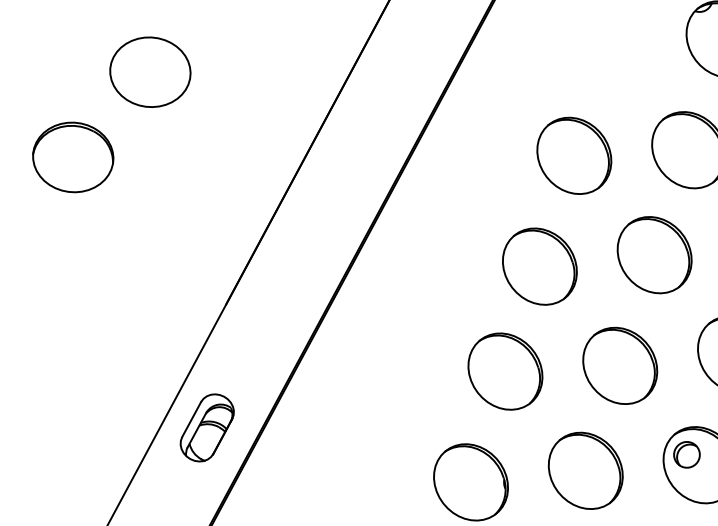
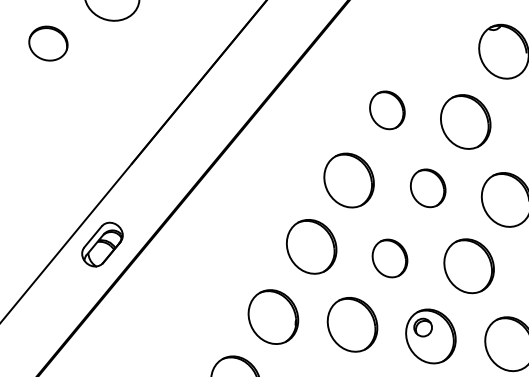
part: (574, 156) -> (387, 110), size x0.7
part: (73, 157) -> (48, 43), size x0.7
part: (653, 255) -> (427, 188), size x0.7
part: (619, 366) -> (389, 258), size x0.7

